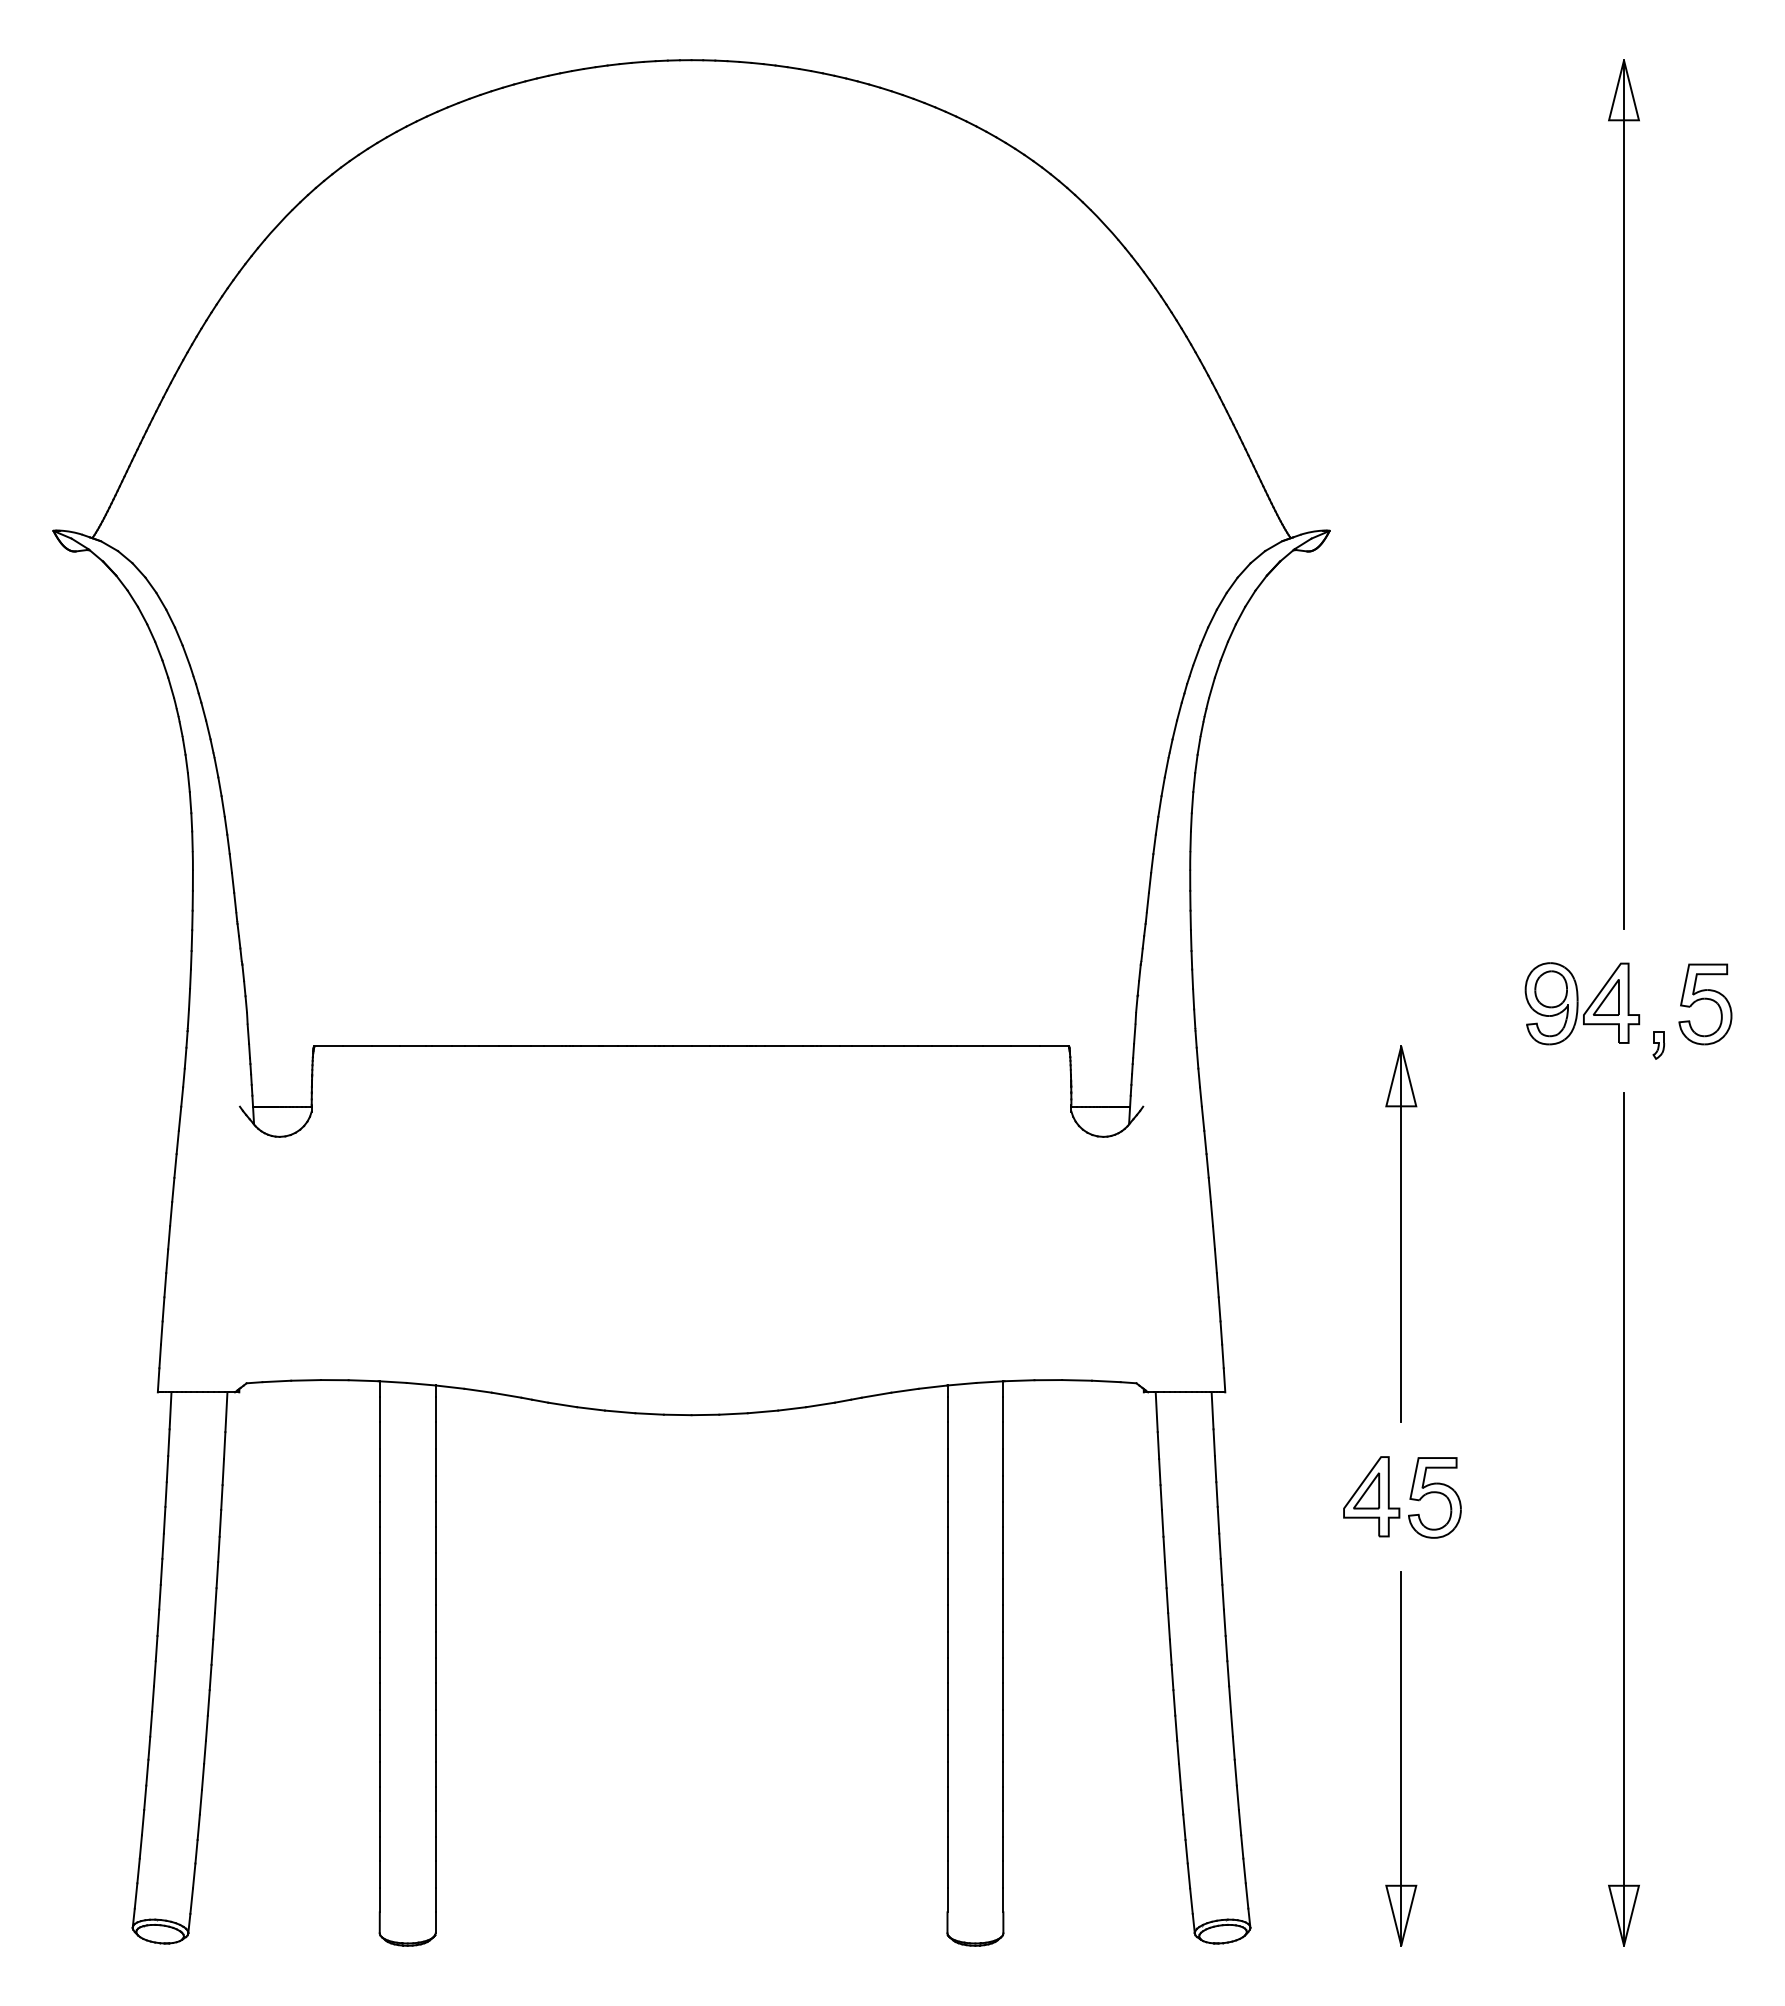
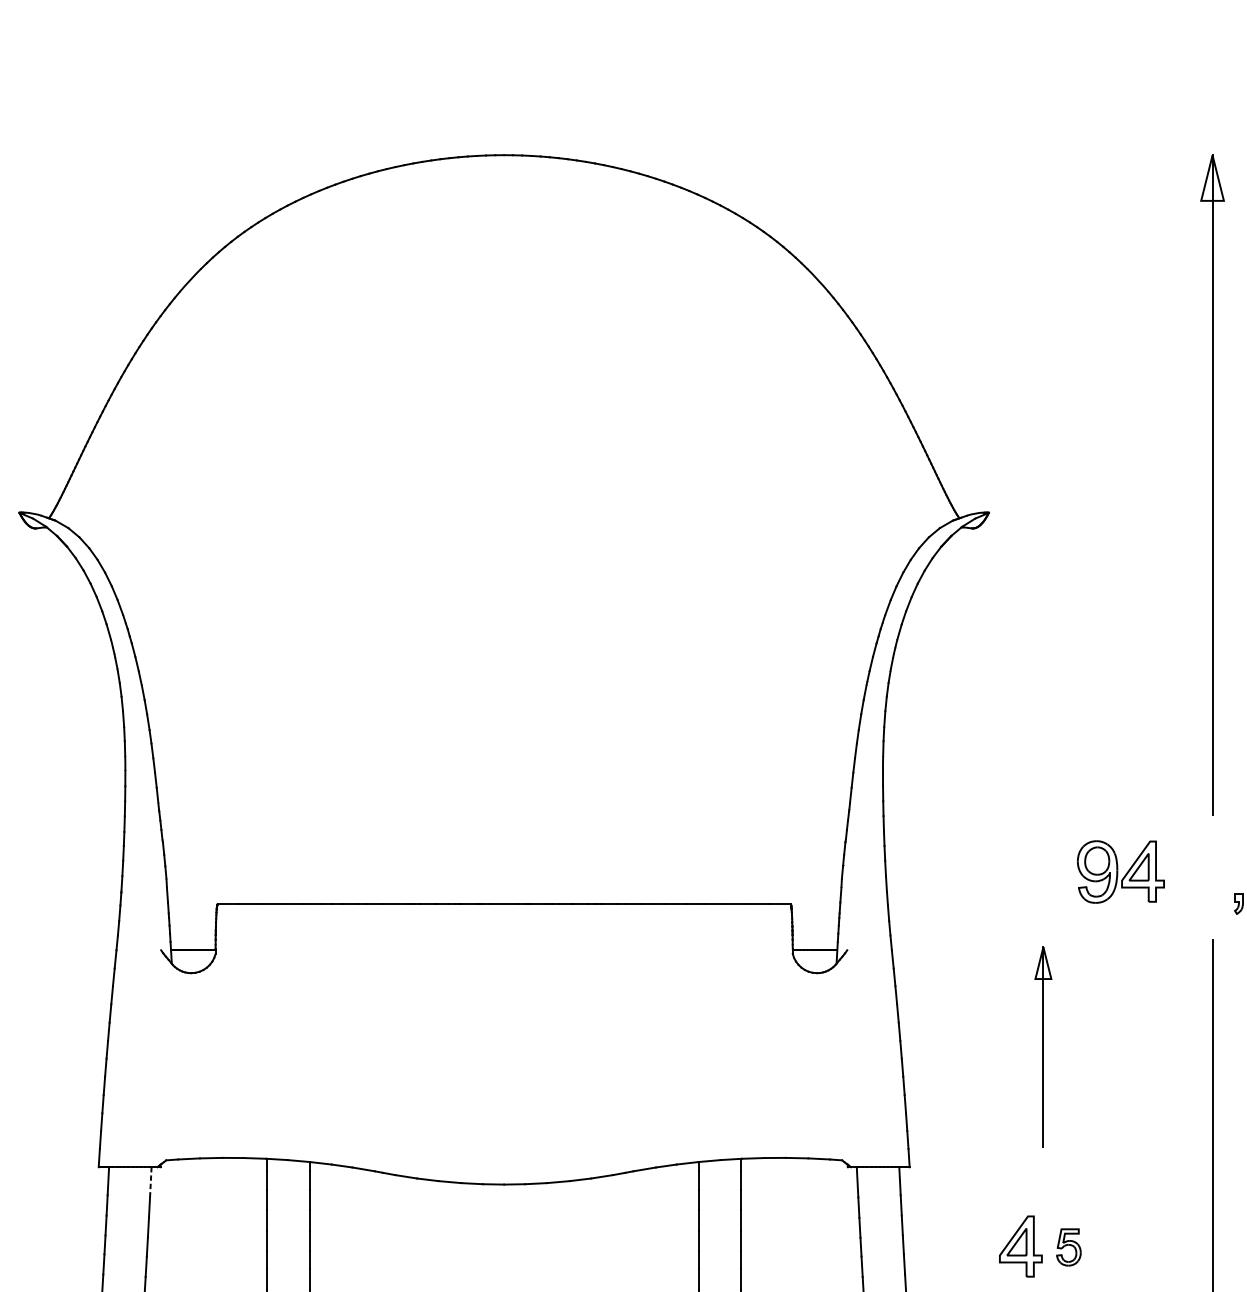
part: (1582, 1003) -> (1121, 871), moved
part: (1401, 1233) -> (1043, 1046), size x0.7
line: (226, 1412) -> (150, 1182), solid -> dashed
part: (1434, 1497) -> (1068, 1247), size x0.6

